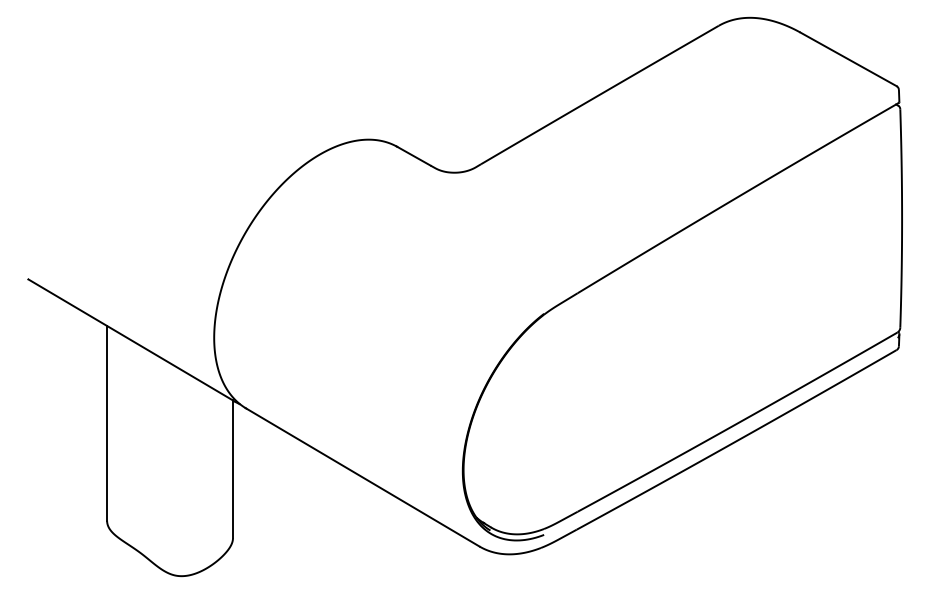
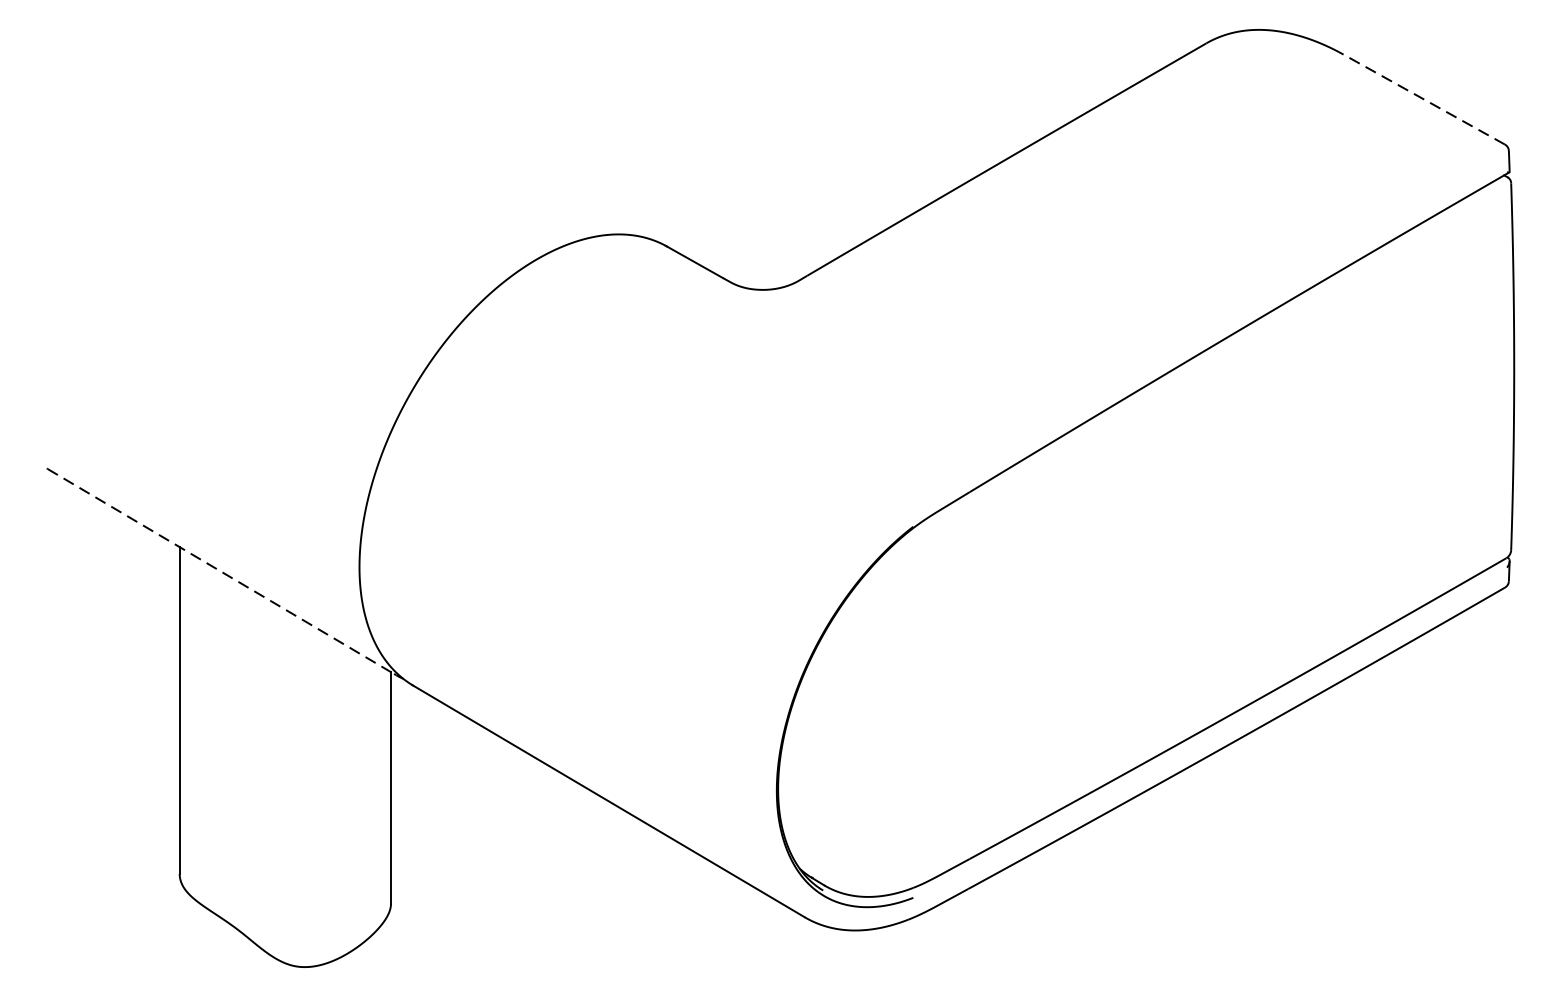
line: (848, 59) -> (1424, 99), solid -> dashed
line: (132, 340) -> (222, 571), solid -> dashed

